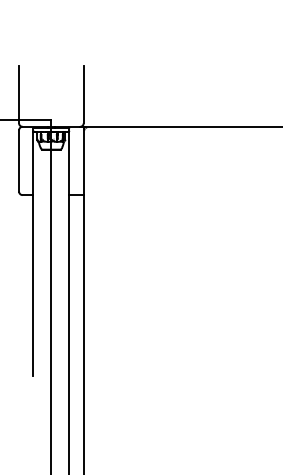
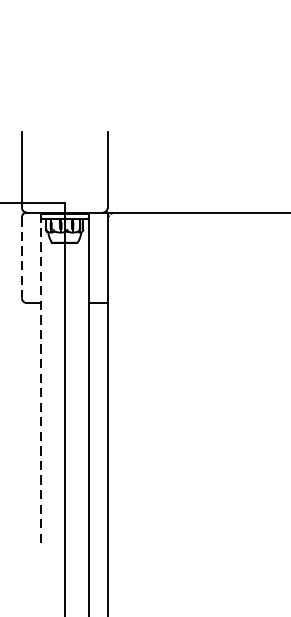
line: (19, 160) -> (22, 257), solid -> dashed
line: (33, 253) -> (41, 380), solid -> dashed

